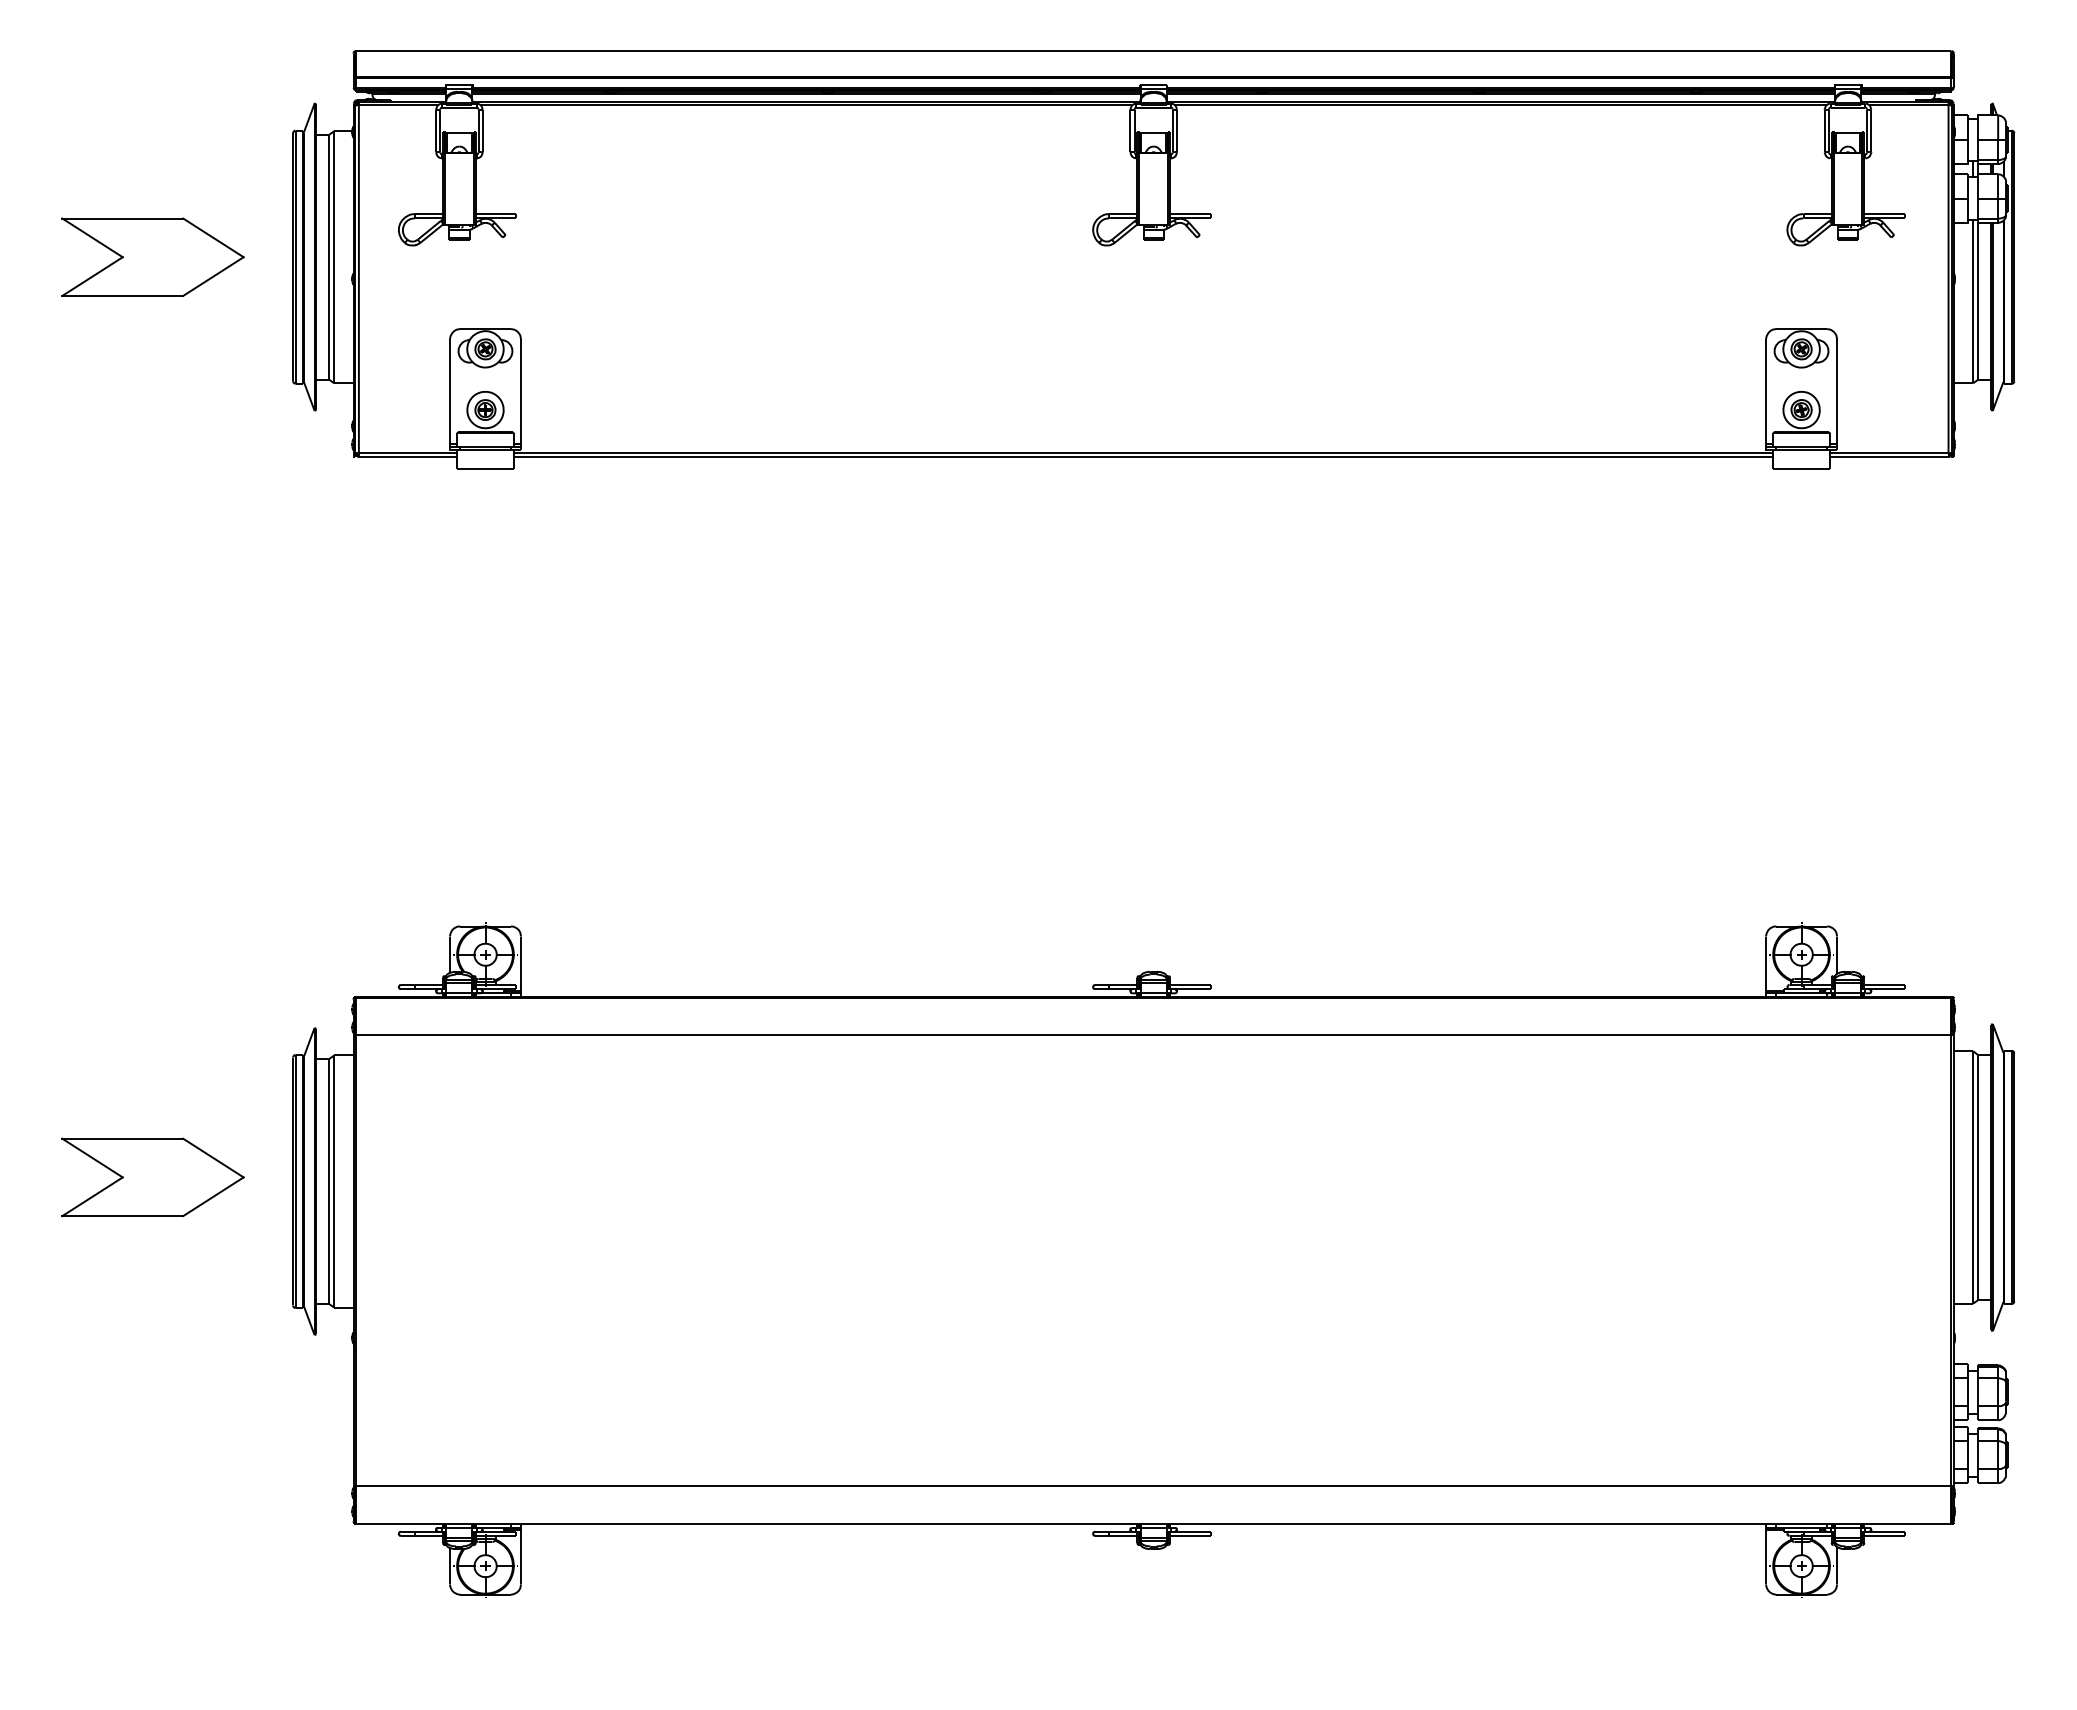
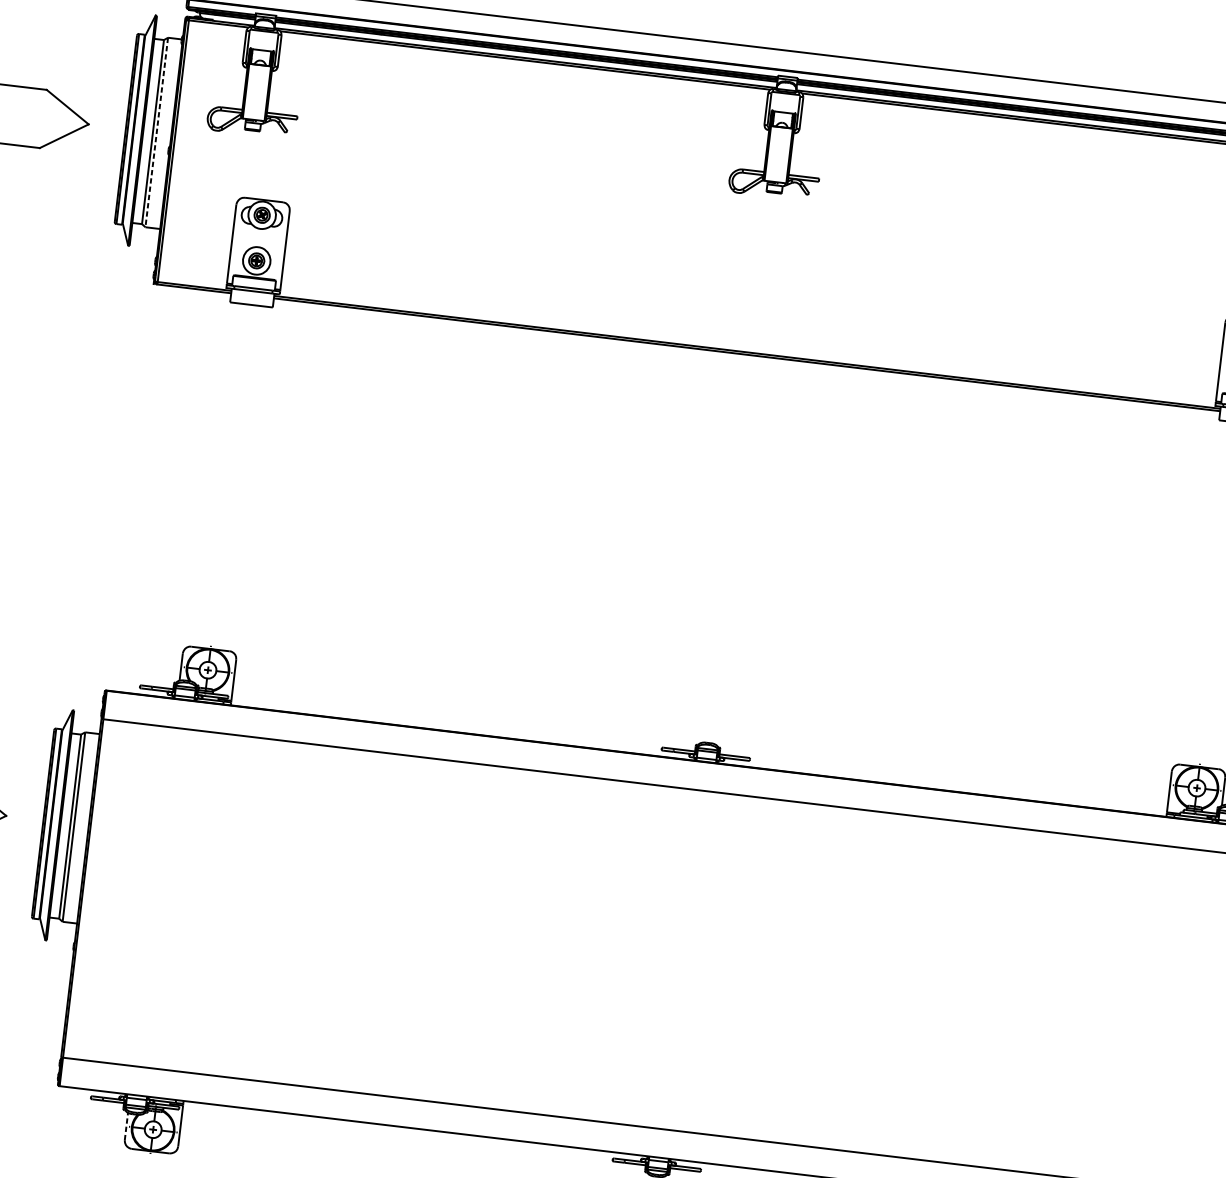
line: (334, 257) -> (156, 132), solid -> dashed
line: (449, 1565) -> (126, 1125), solid -> dashed

